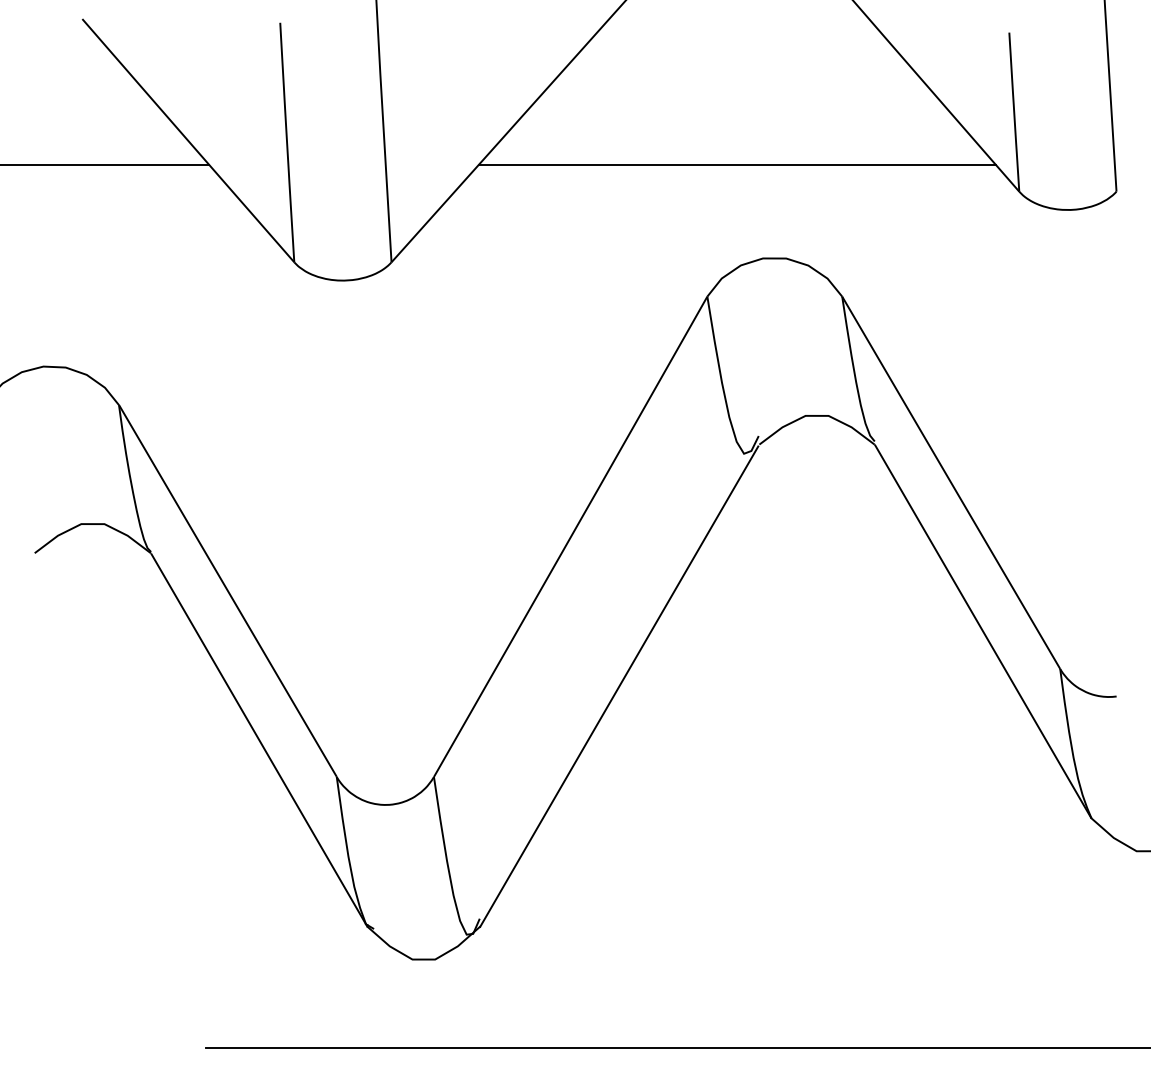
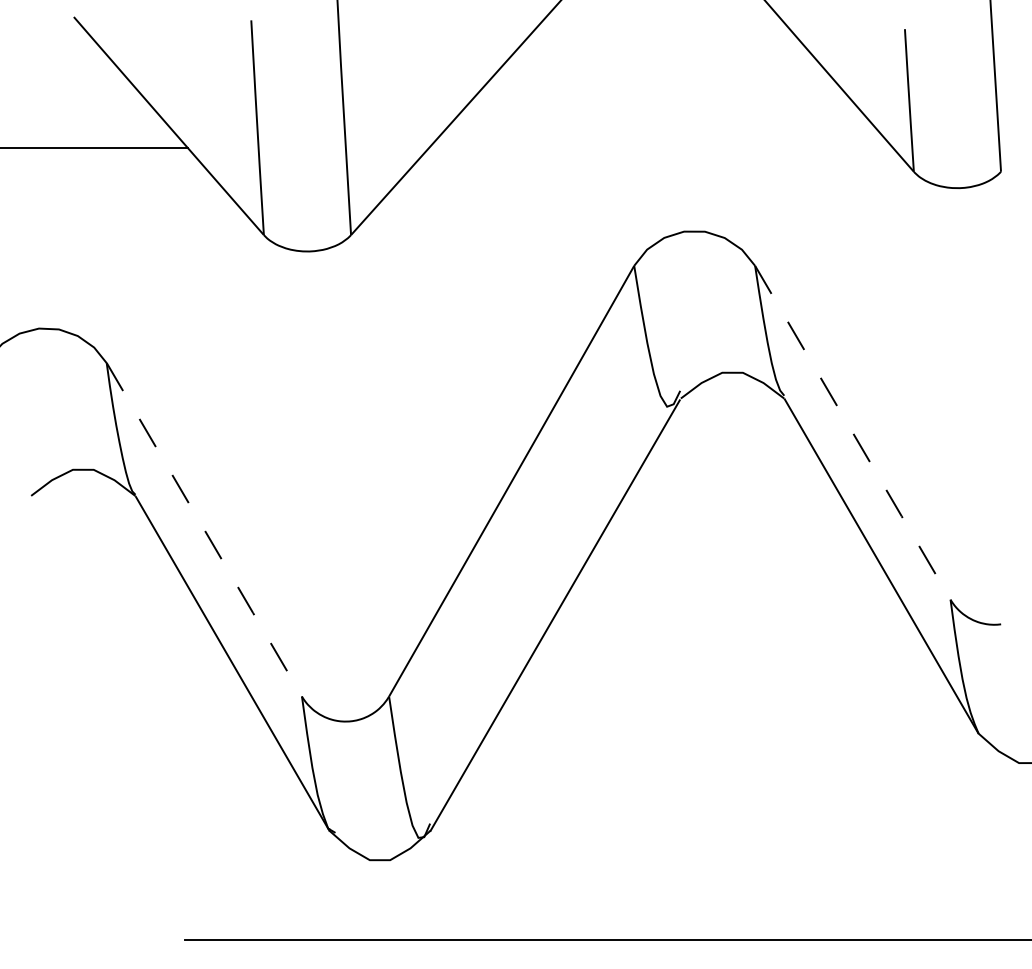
line: (736, 164) -> (660, 147), removed
line: (950, 482) -> (852, 432), solid -> dashed
line: (228, 590) -> (204, 529), solid -> dashed

